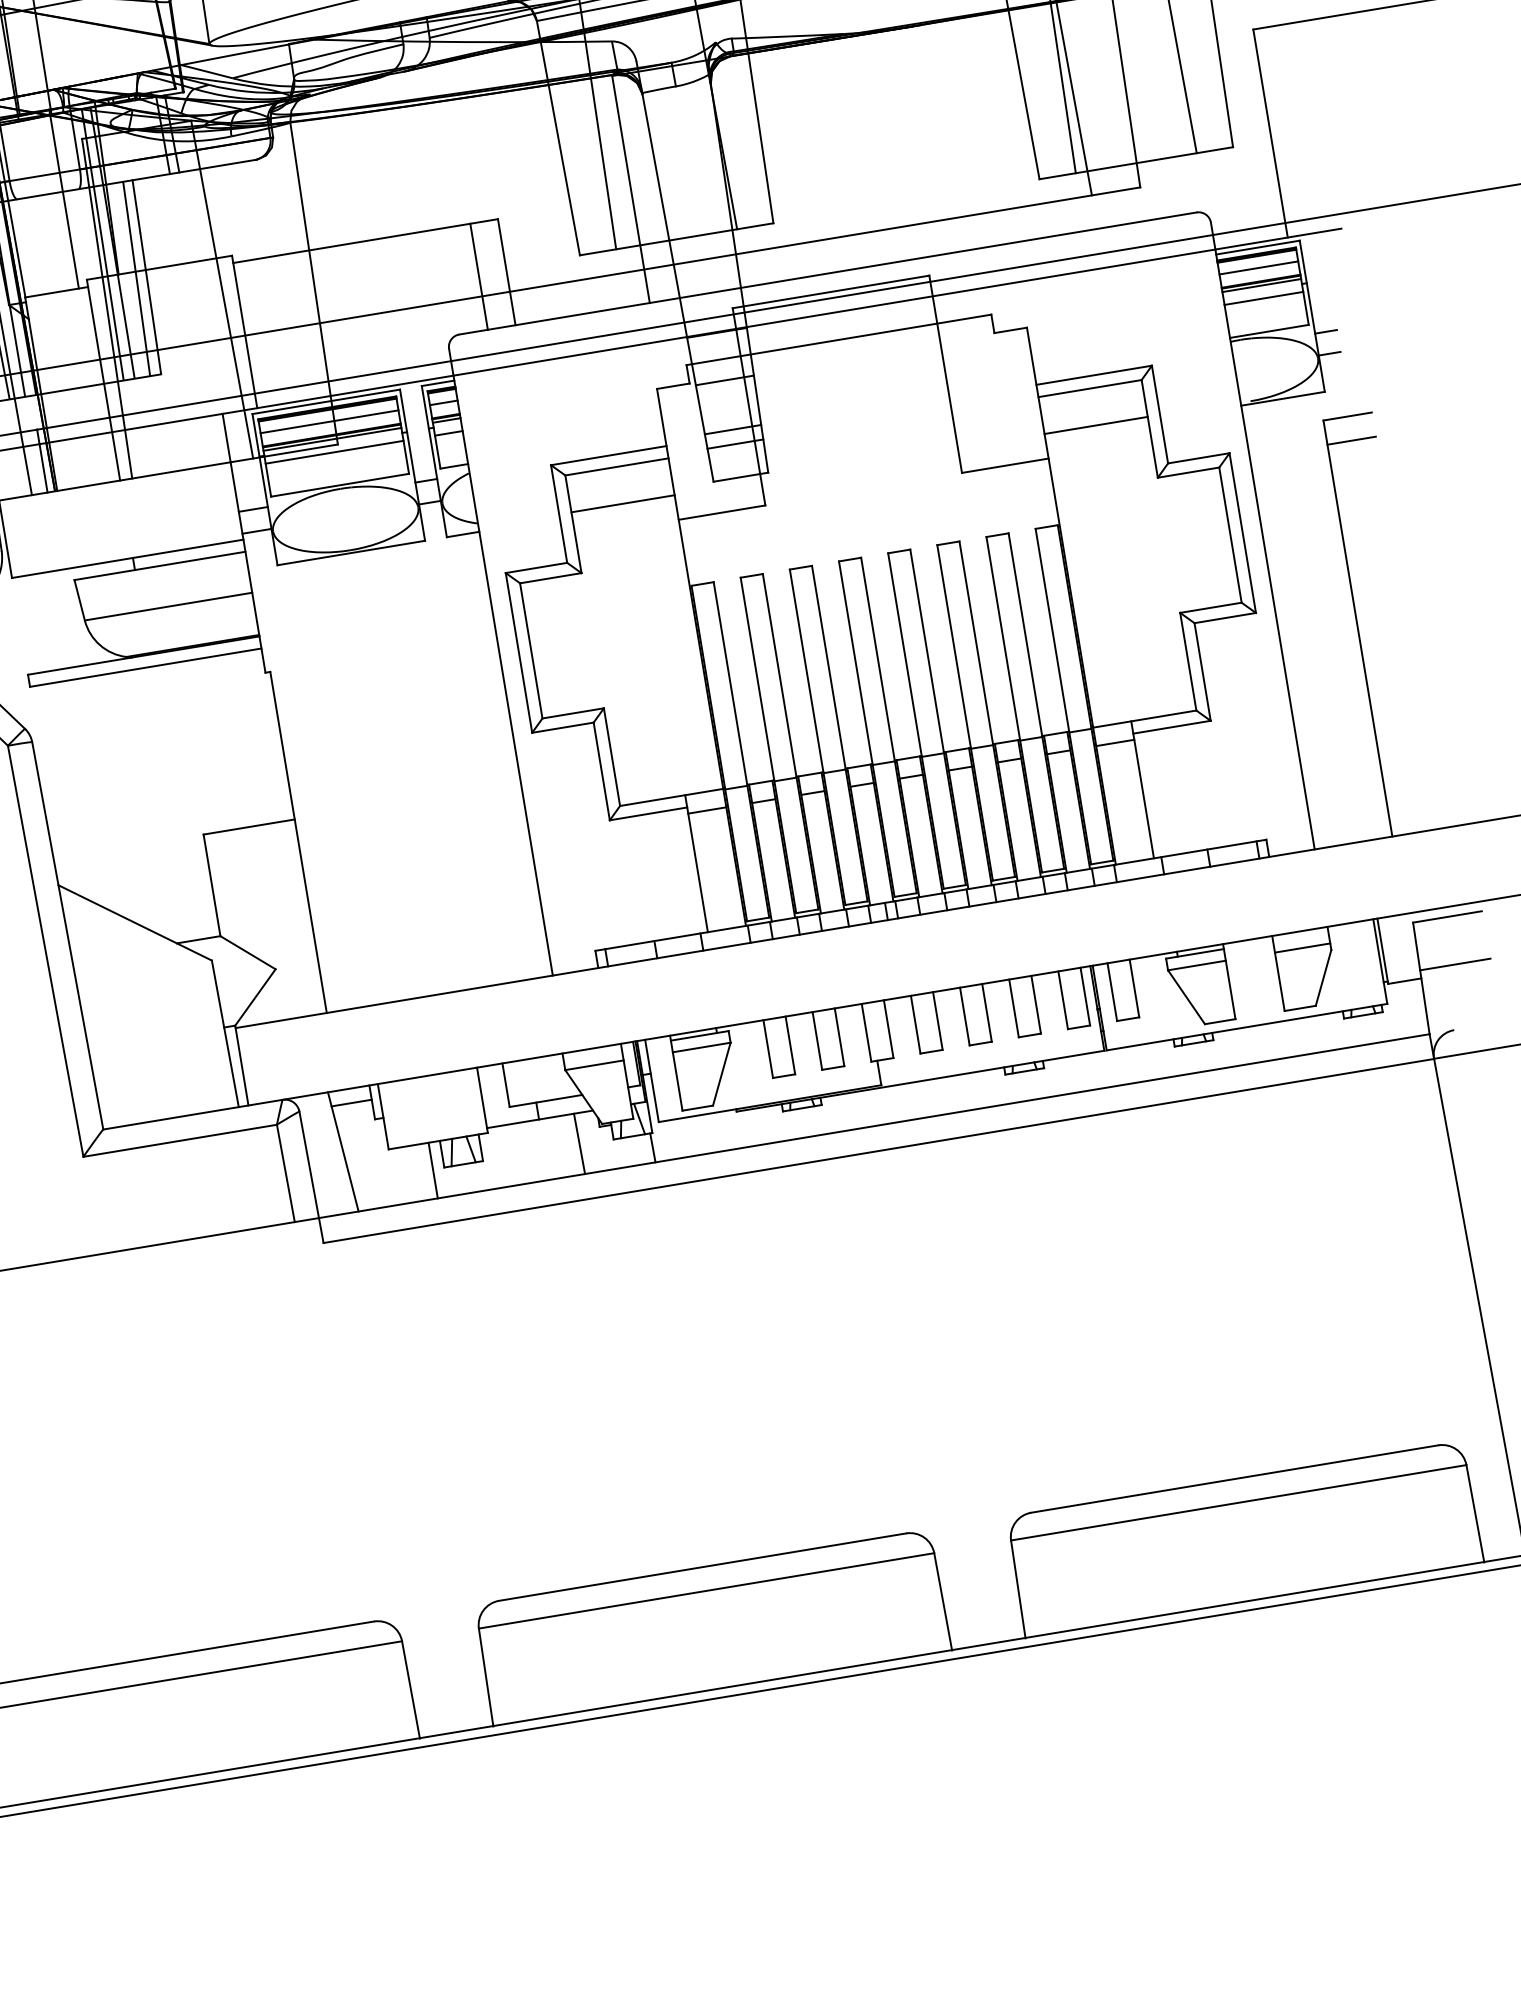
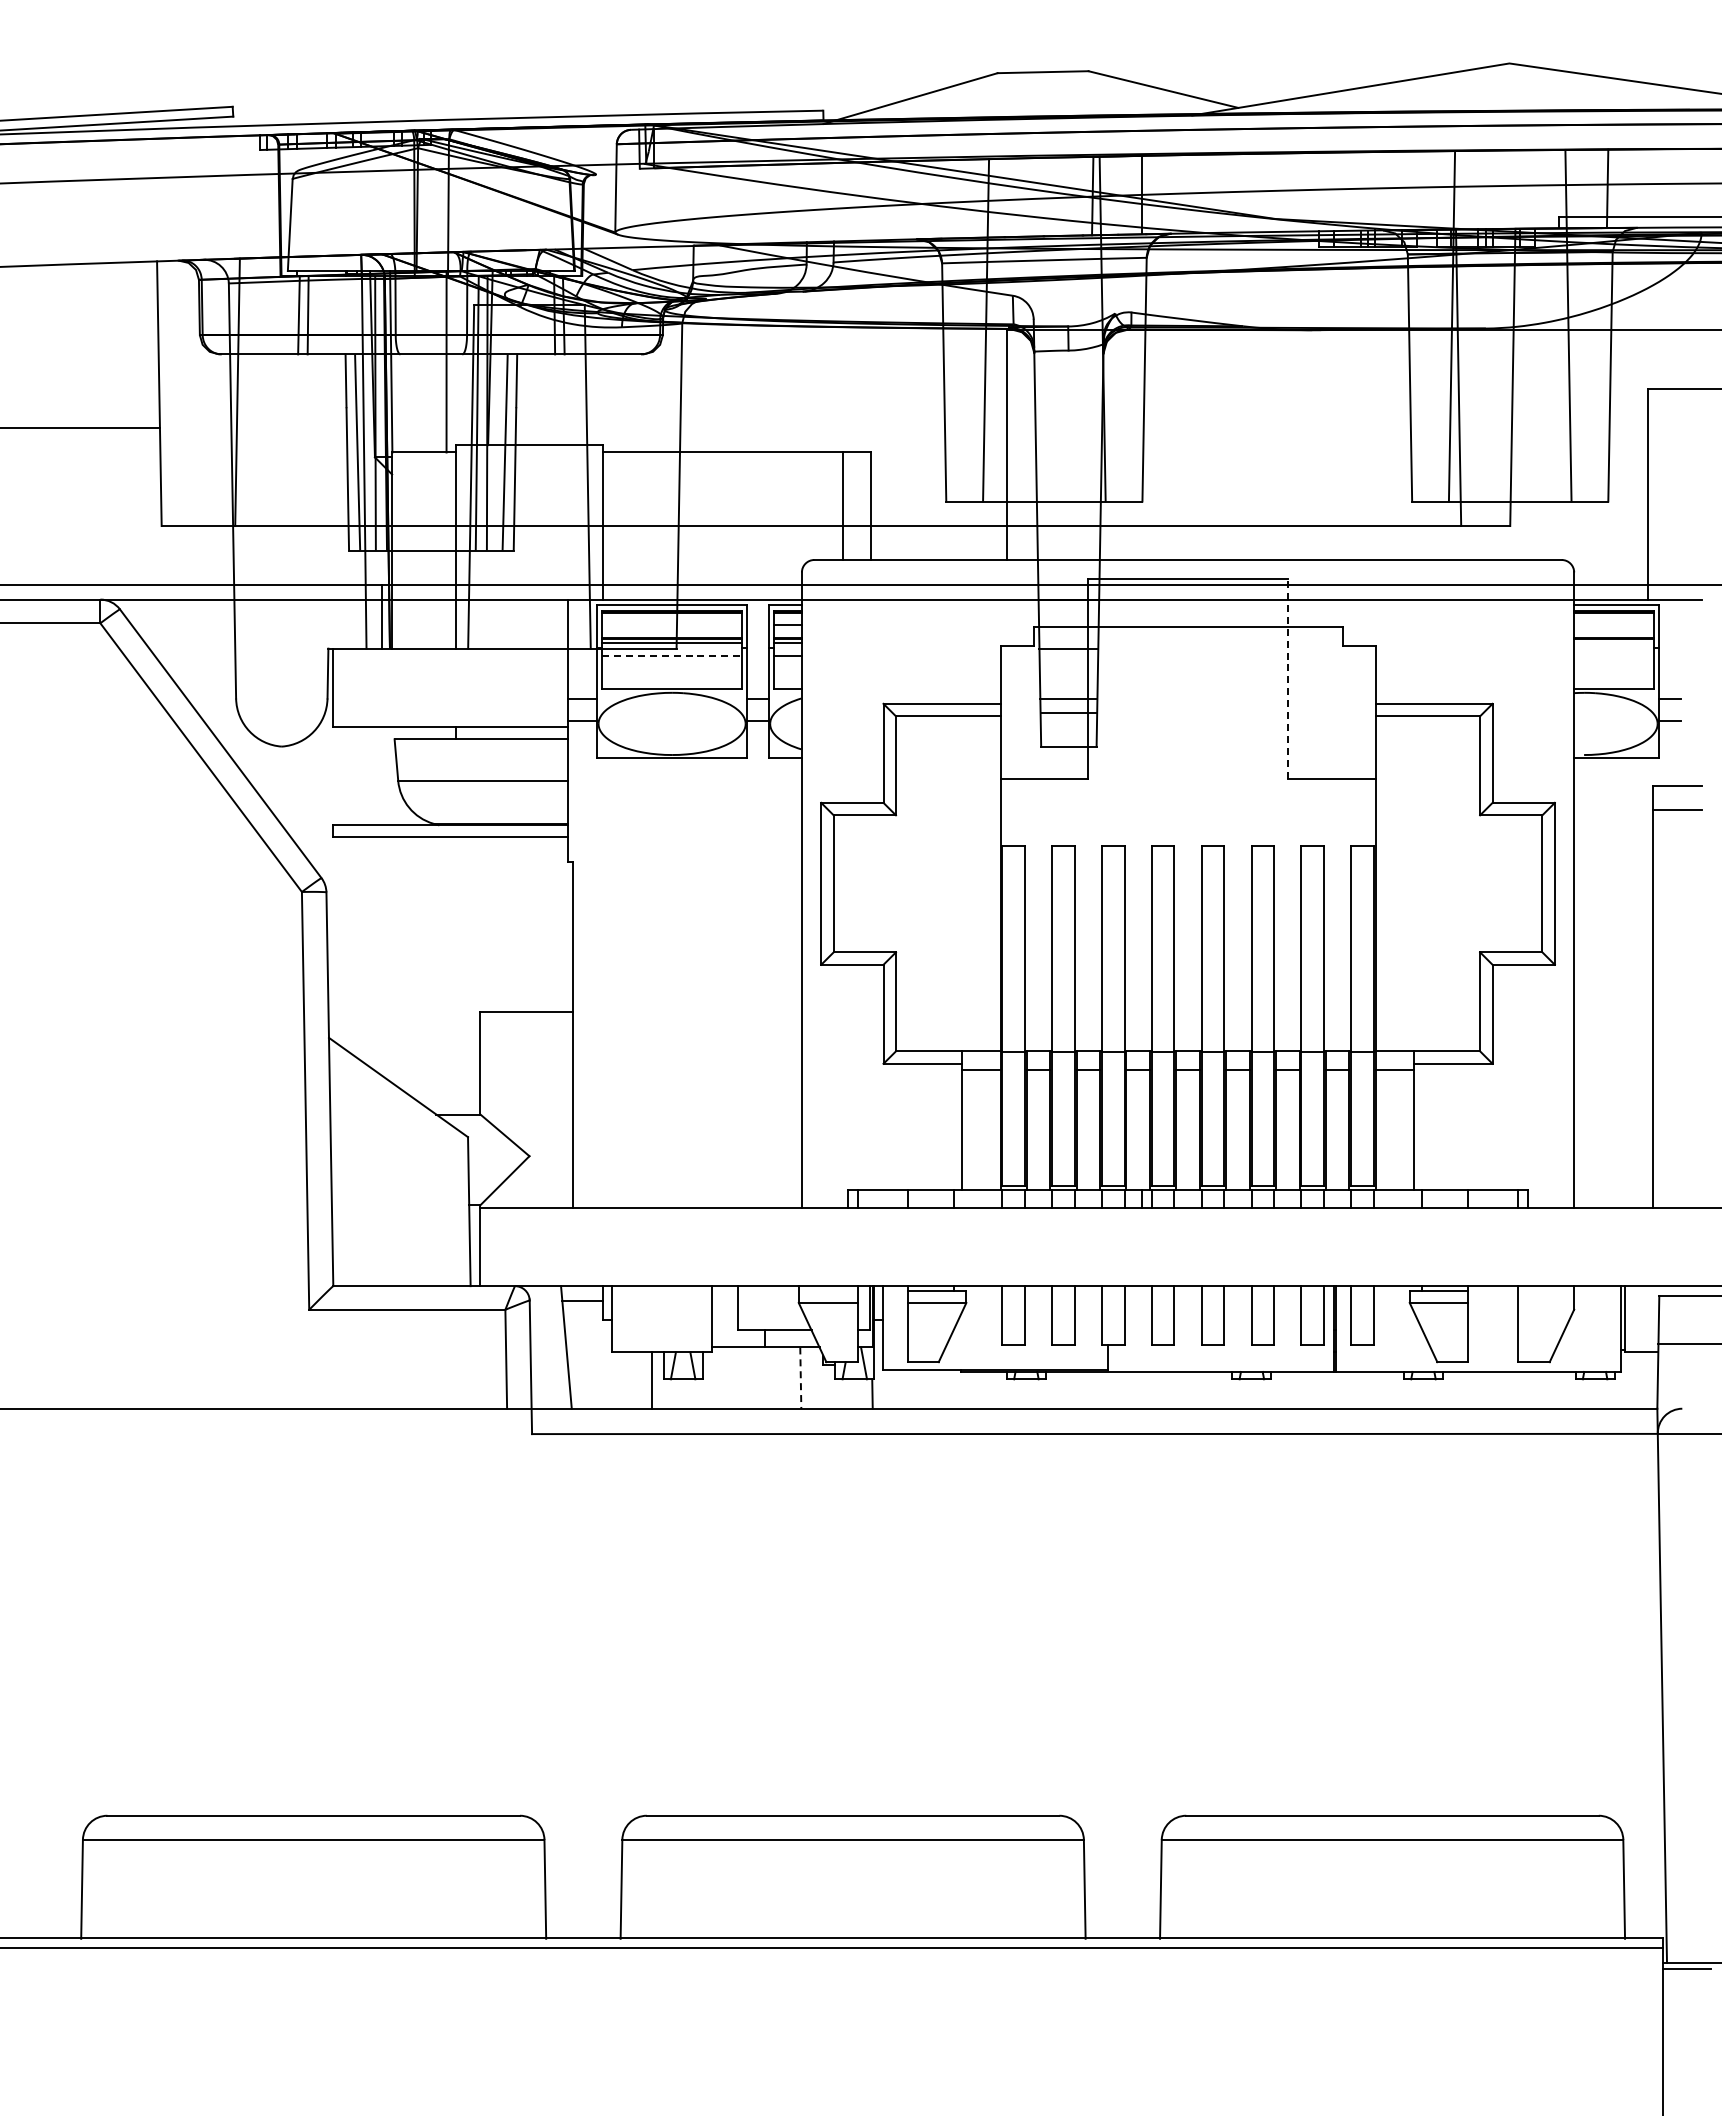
line: (1258, 267) -> (1613, 624), removed
line: (1261, 285) -> (1613, 642), removed
line: (1263, 298) -> (1613, 655), removed
line: (945, 374) -> (1287, 678), solid -> dashed
line: (329, 421) -> (672, 624), removed
line: (1095, 425) -> (1427, 753), removed
line: (334, 451) -> (672, 655), solid -> dashed
line: (622, 503) -> (947, 753), removed
line: (1302, 947) -> (1546, 1302), removed
line: (579, 1144) -> (800, 1378), solid -> dashed

